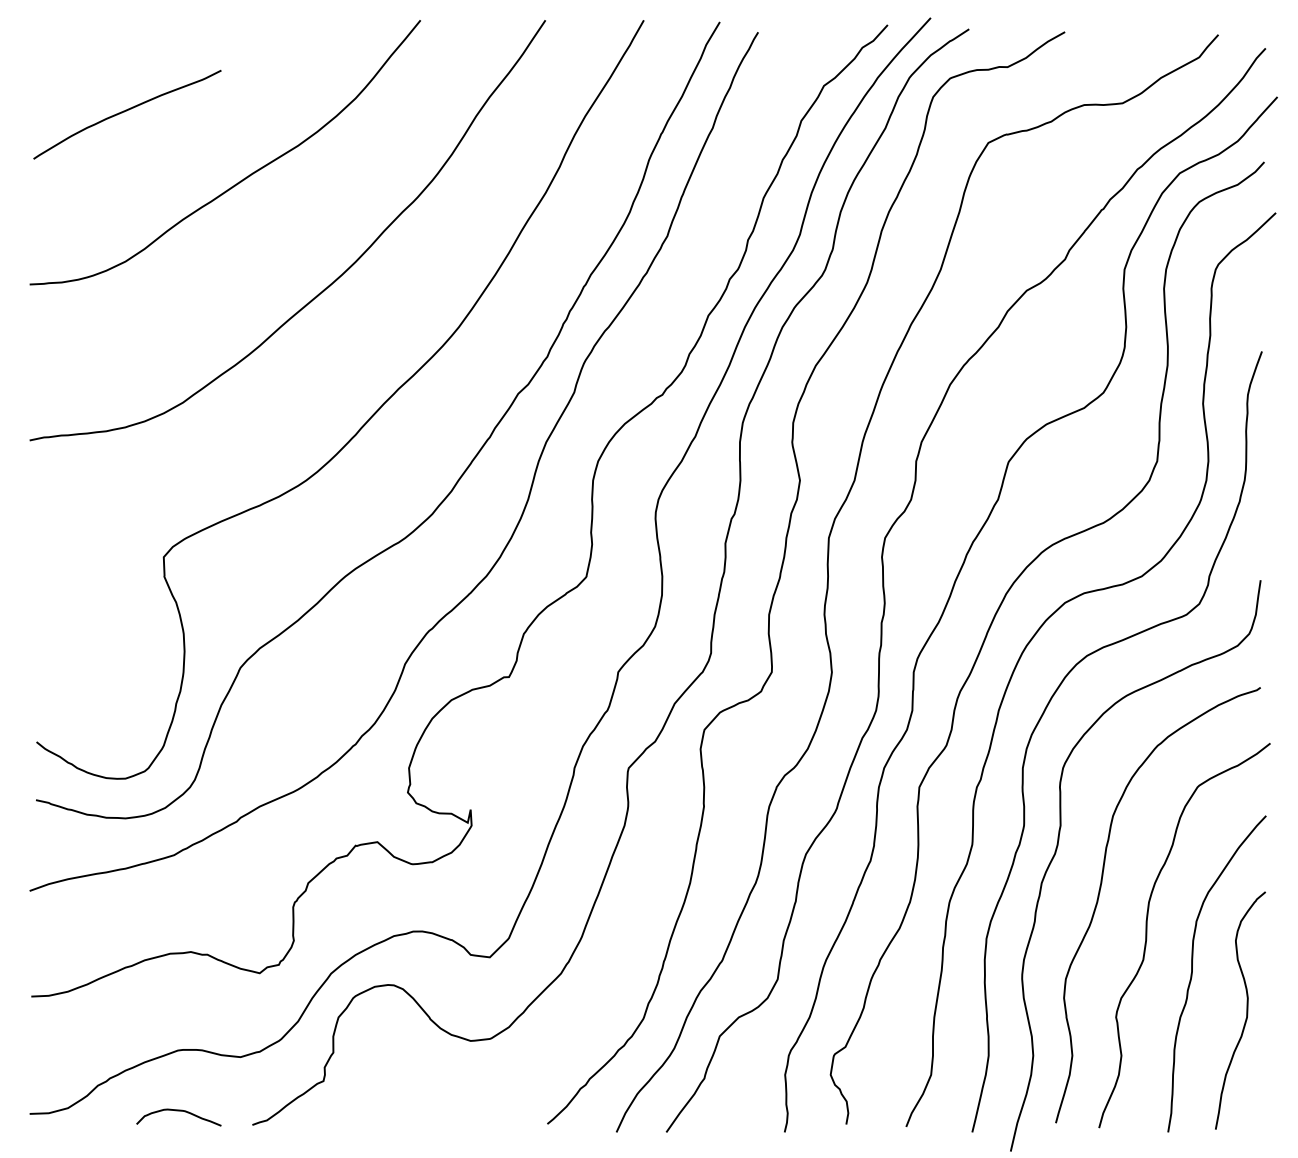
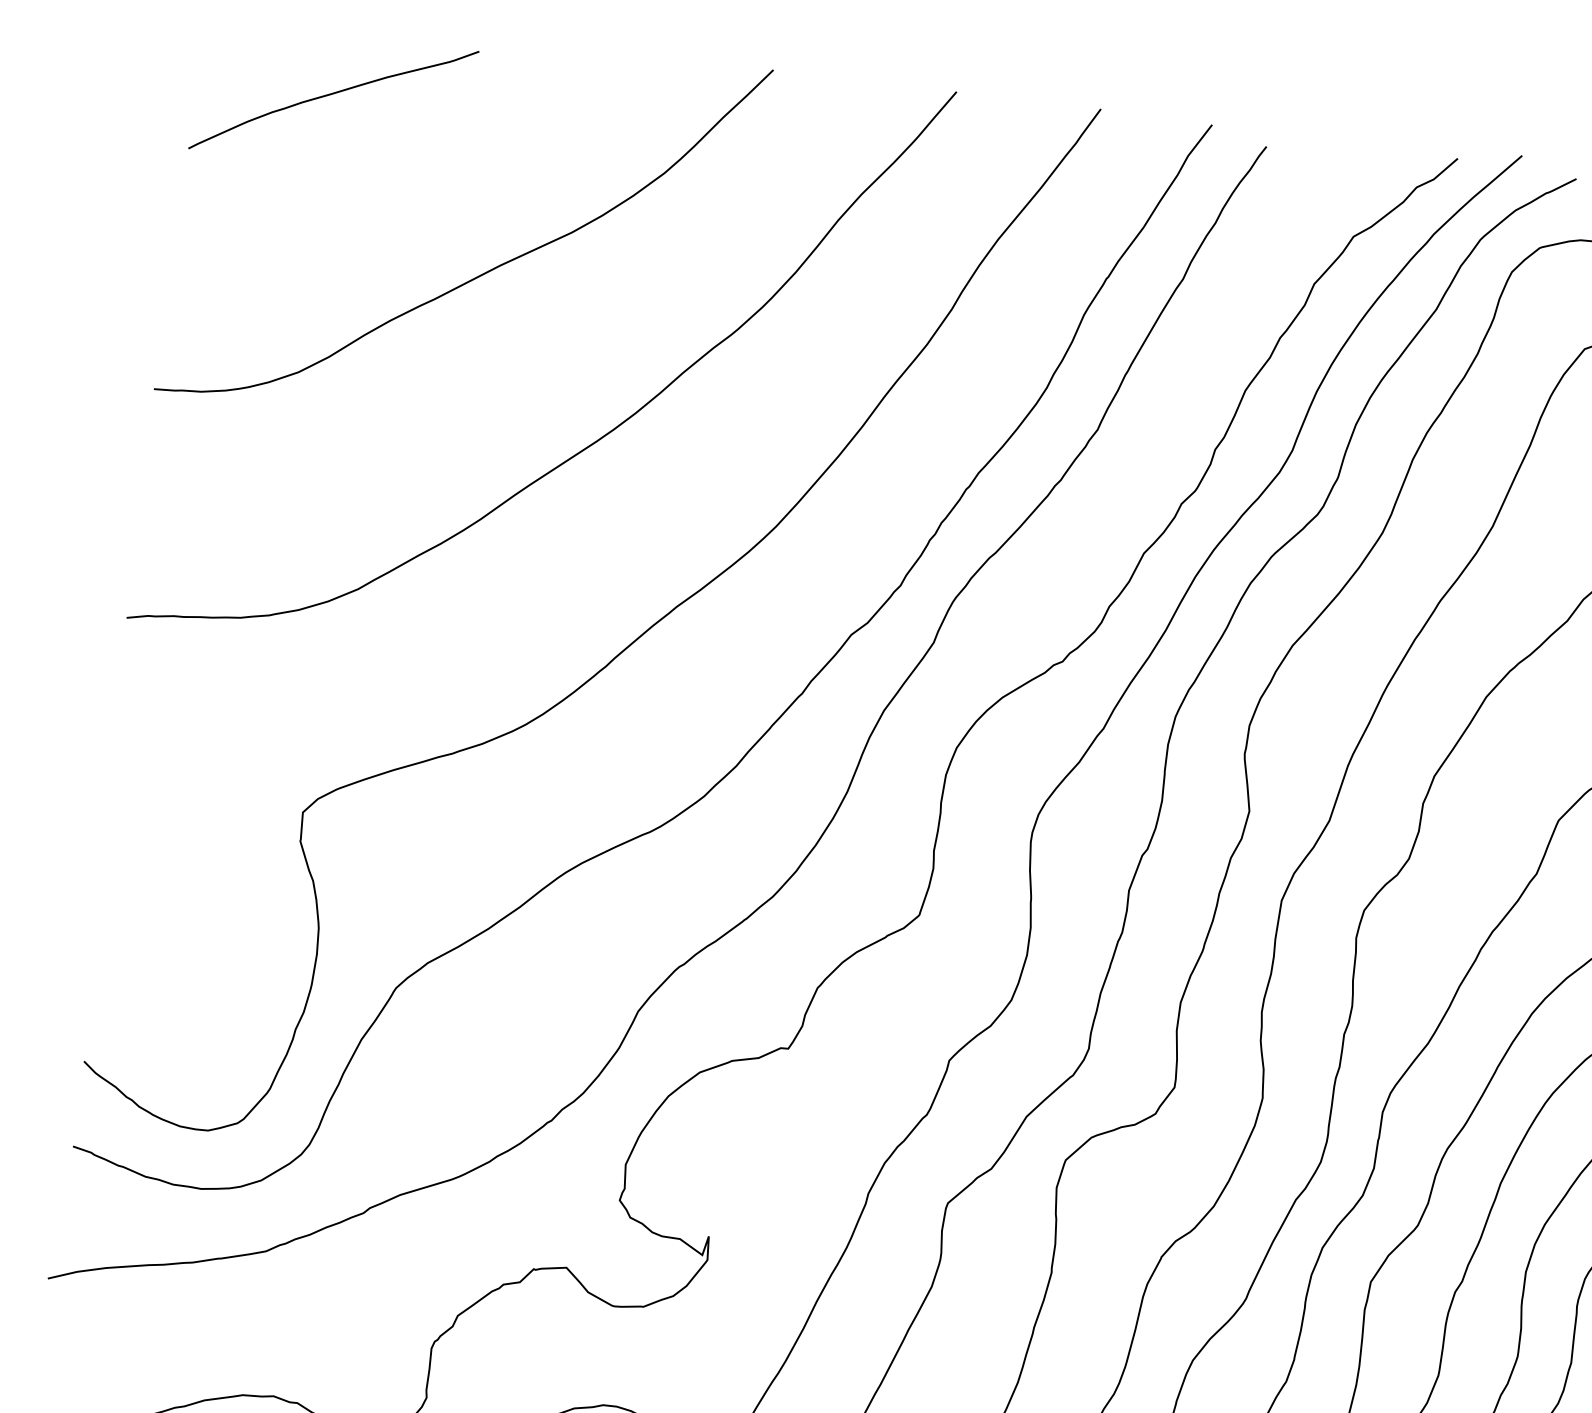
curve: (126, 111) -> (332, 95), moved

